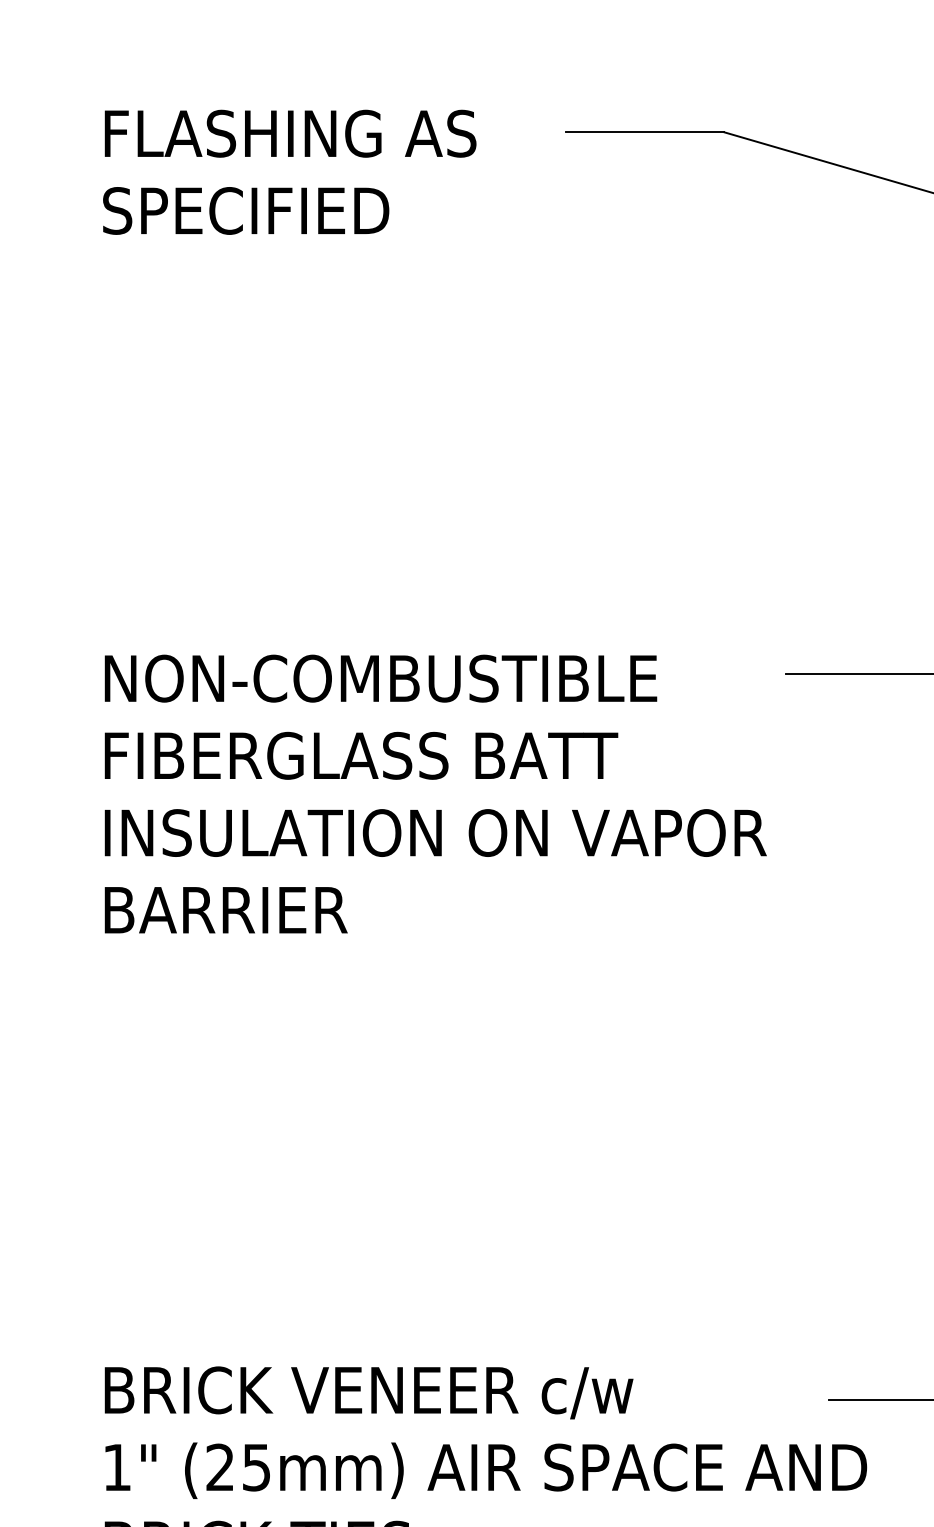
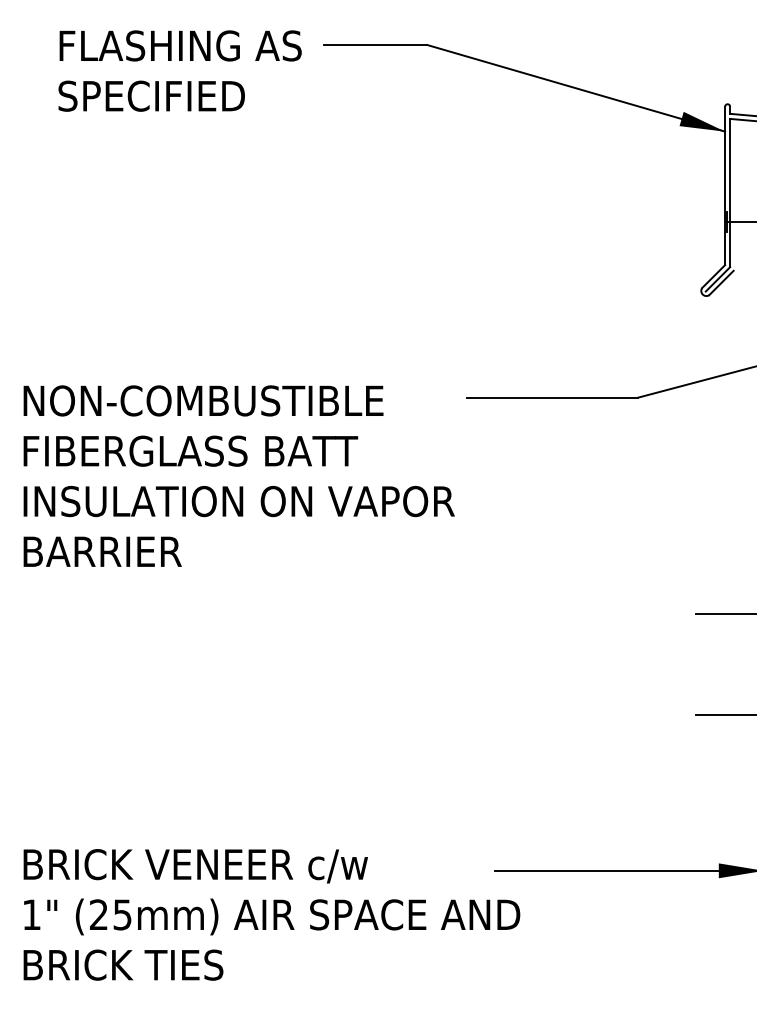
text: (288, 171) -> (179, 70), moved

